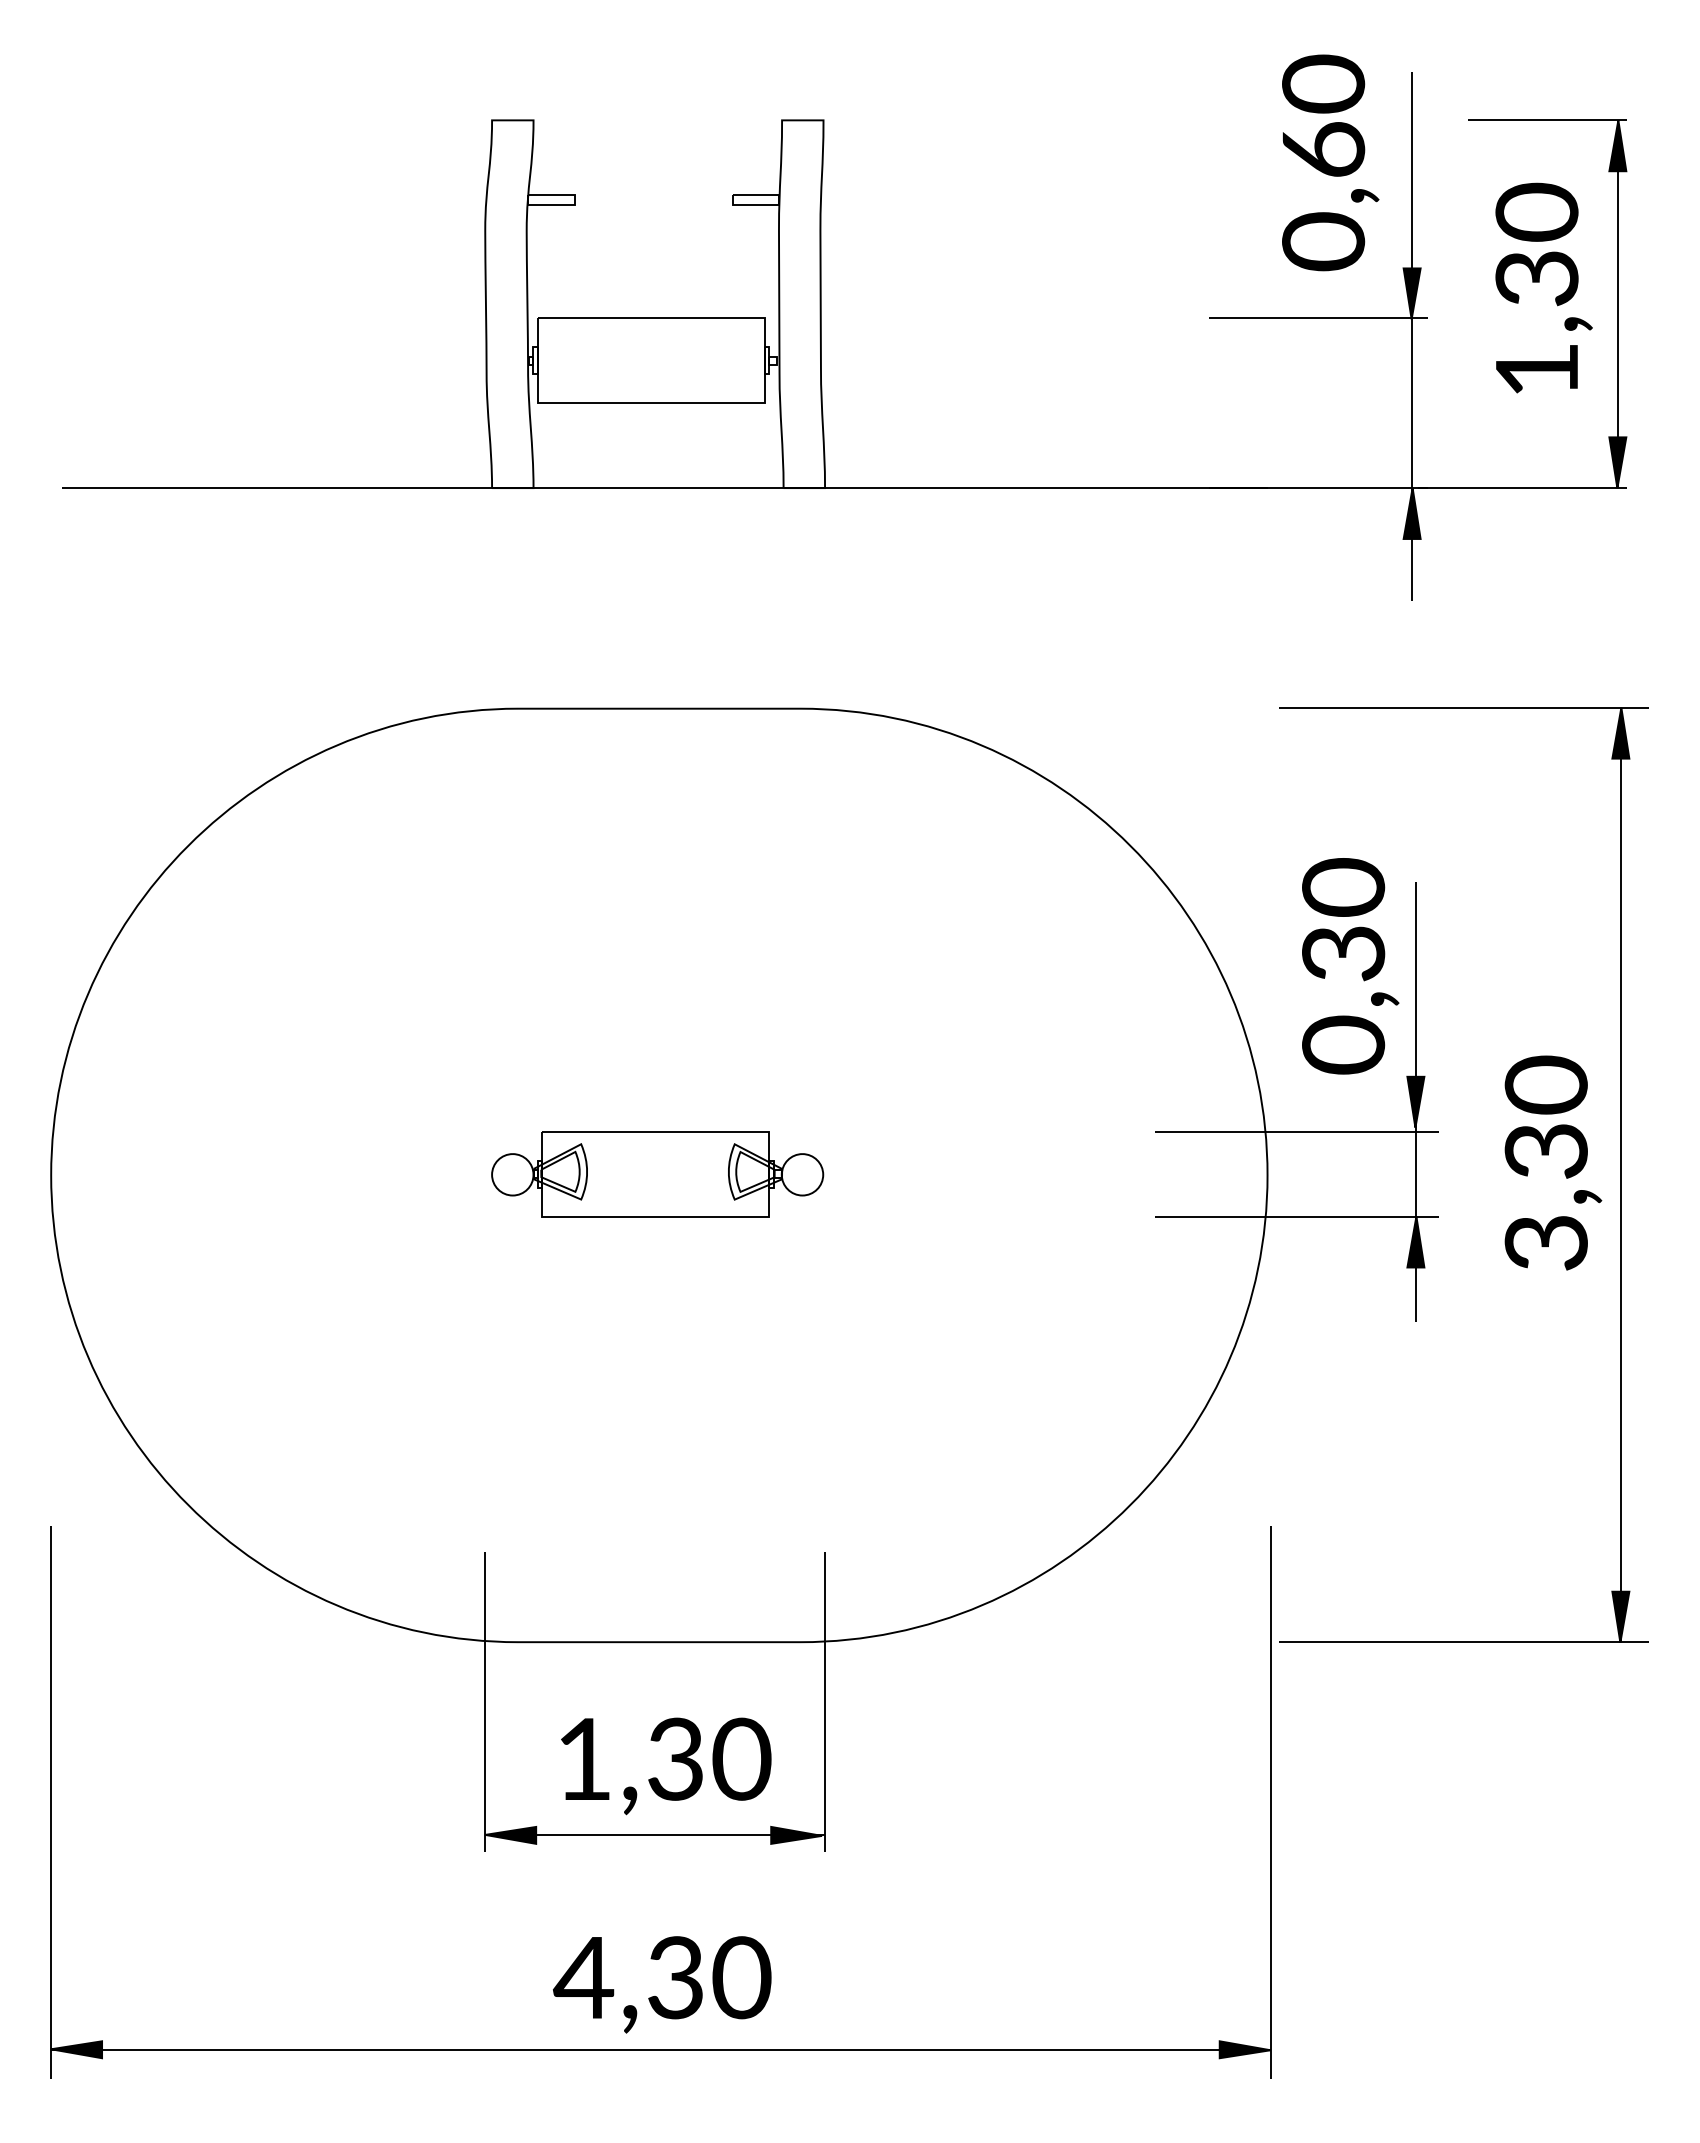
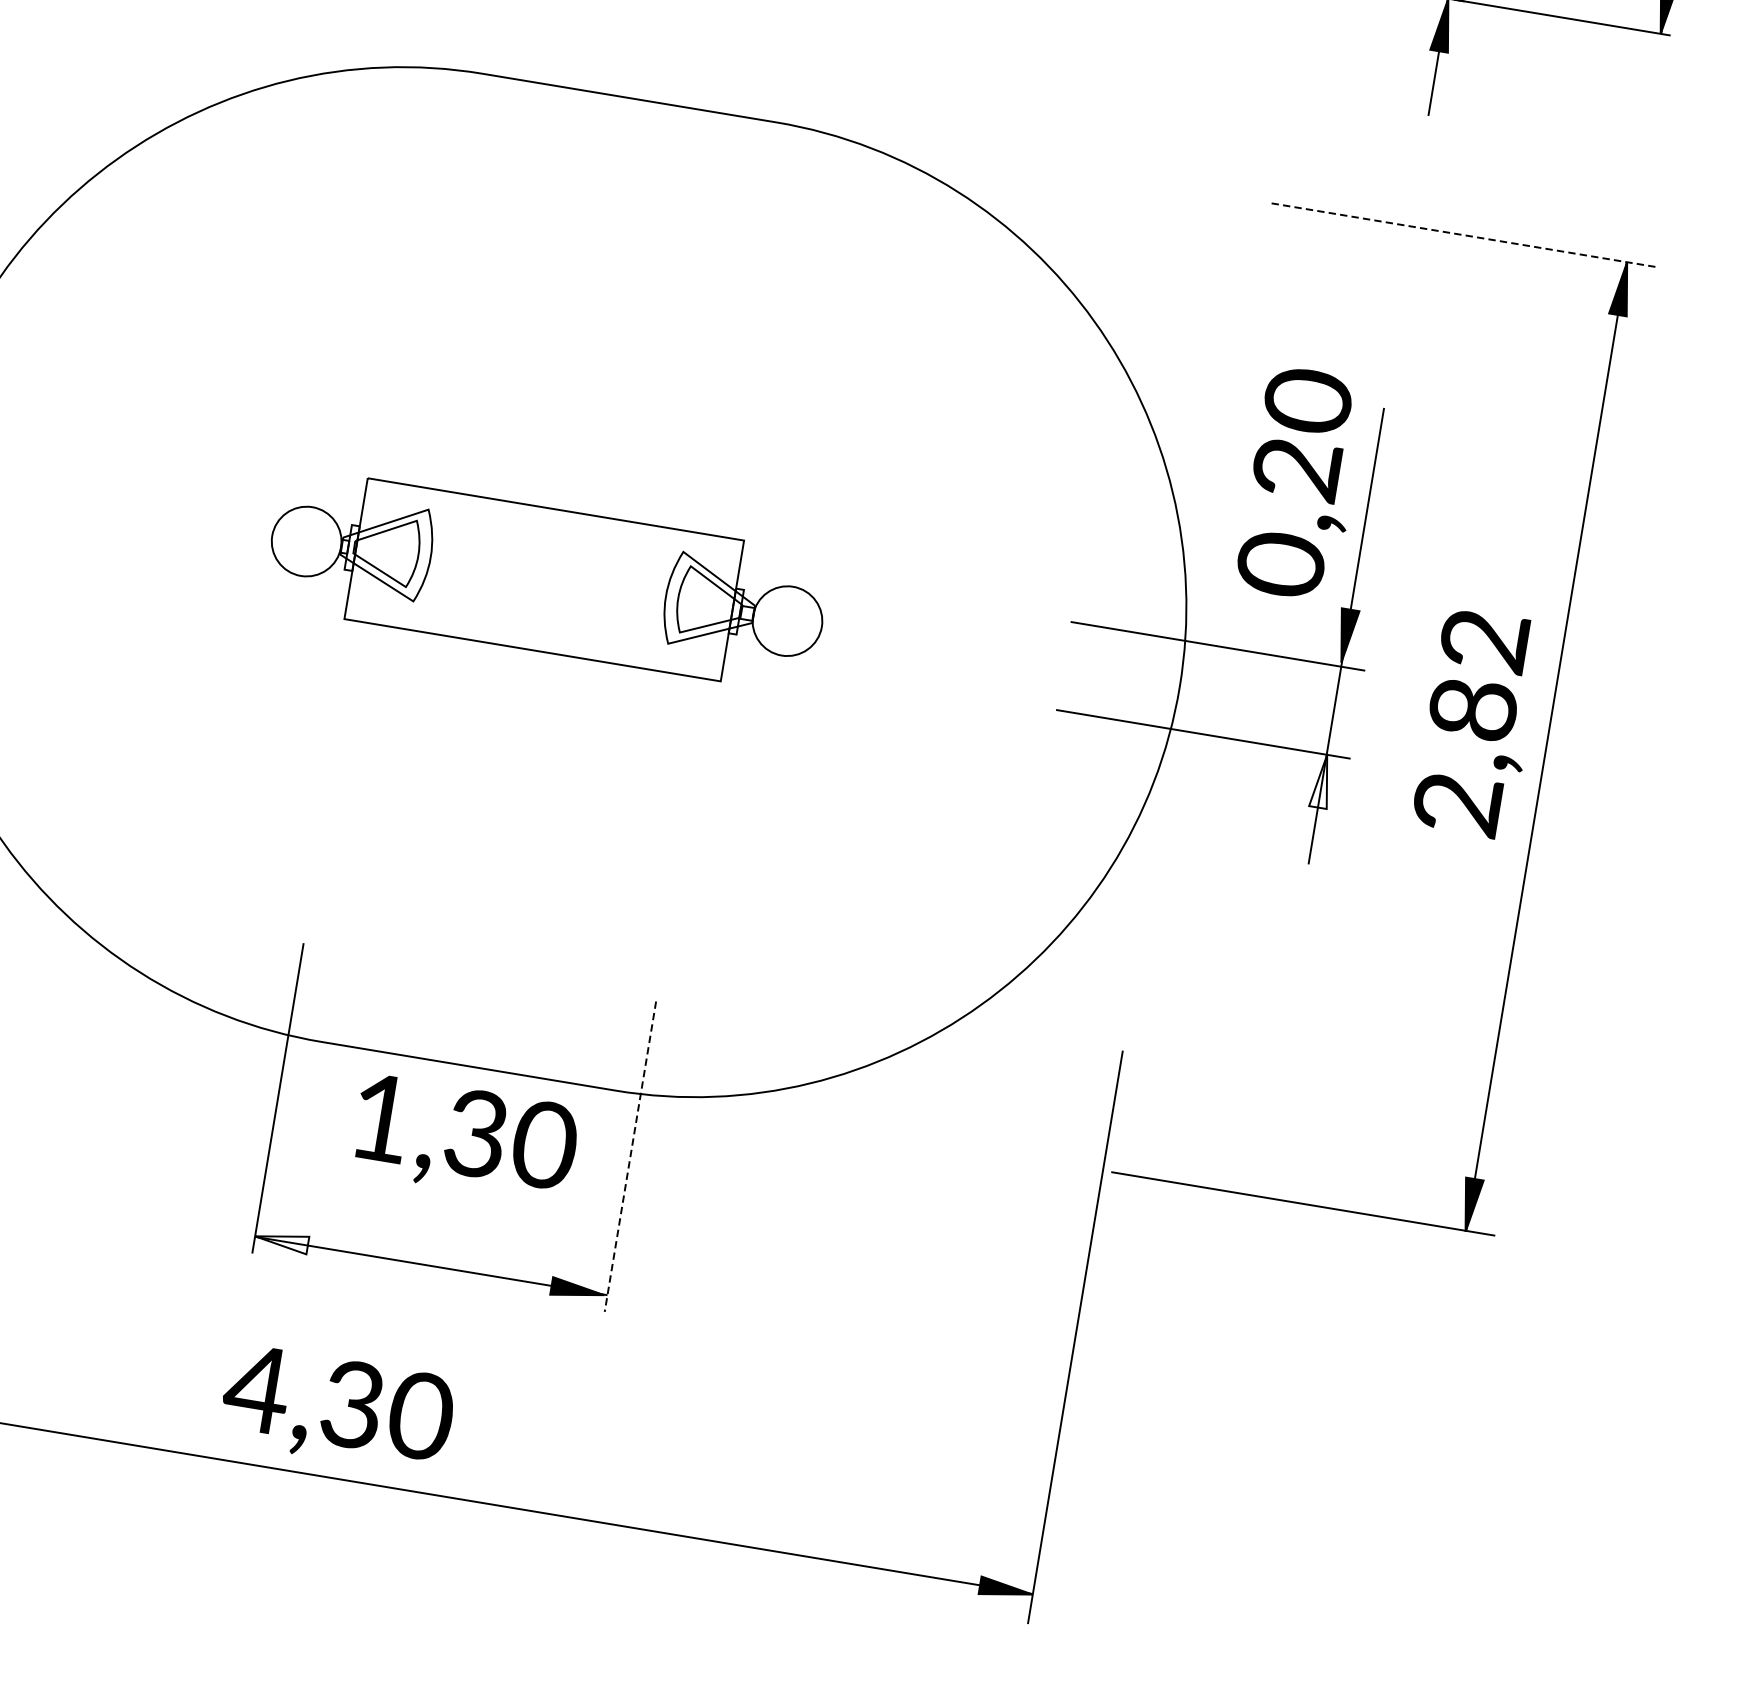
line: (1464, 707) -> (1464, 235), solid -> dashed
text: (1344, 953) -> (1297, 469), 0,30 -> 0,20
text: (1545, 1162) -> (1470, 720), 3,30 -> 2,82
part: (657, 1174) -> (547, 580), size x1.6
fill: (1415, 1241) -> (1321, 780), removed
line: (825, 1701) -> (630, 1156), solid -> dashed
text: (666, 1766) -> (465, 1139), moved
fill: (510, 1834) -> (281, 1240), removed
text: (662, 1984) -> (337, 1409), moved

